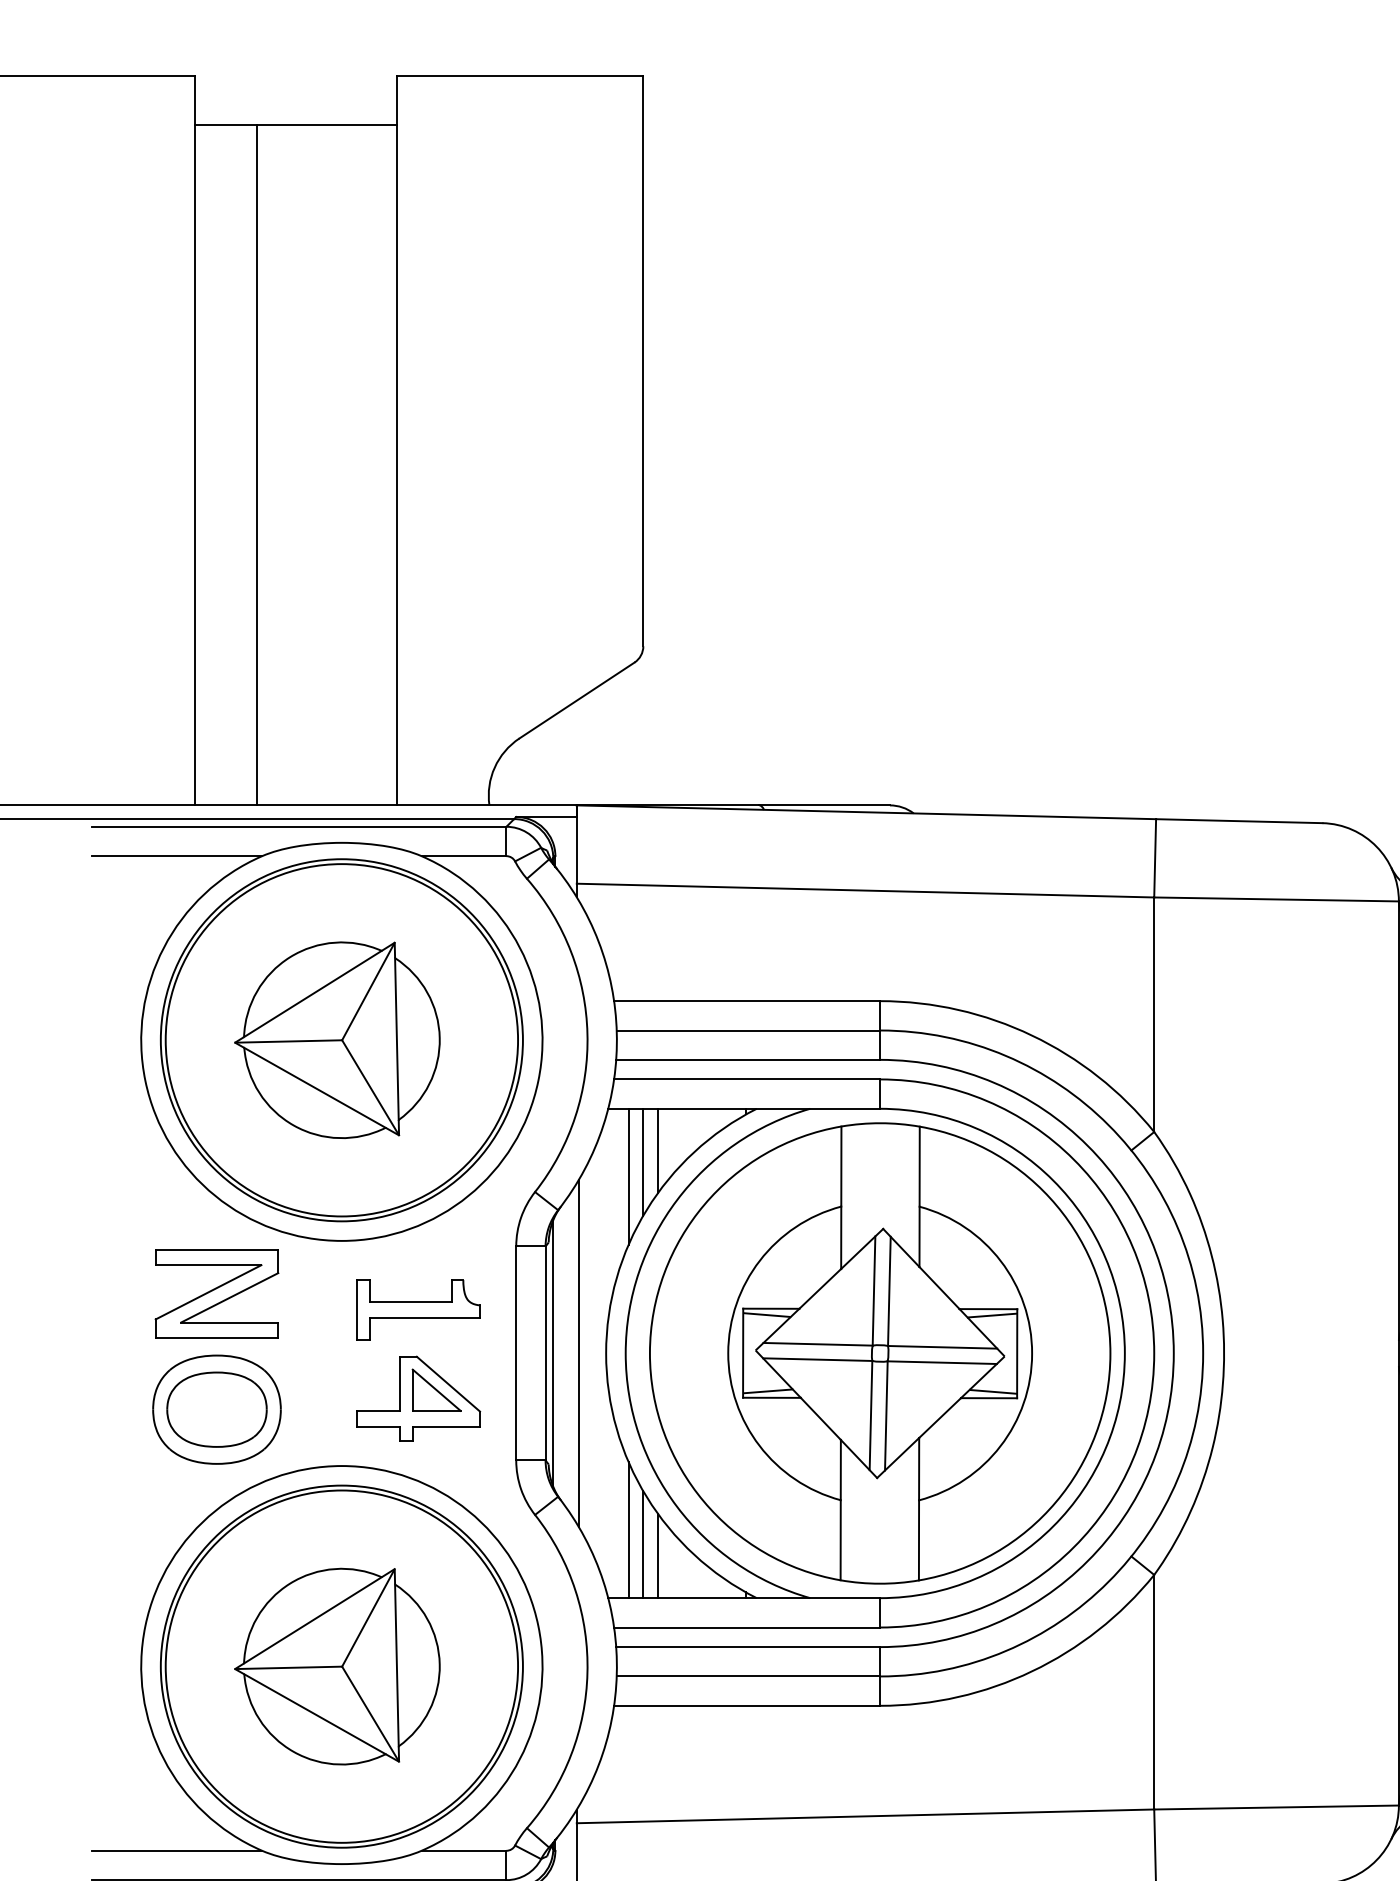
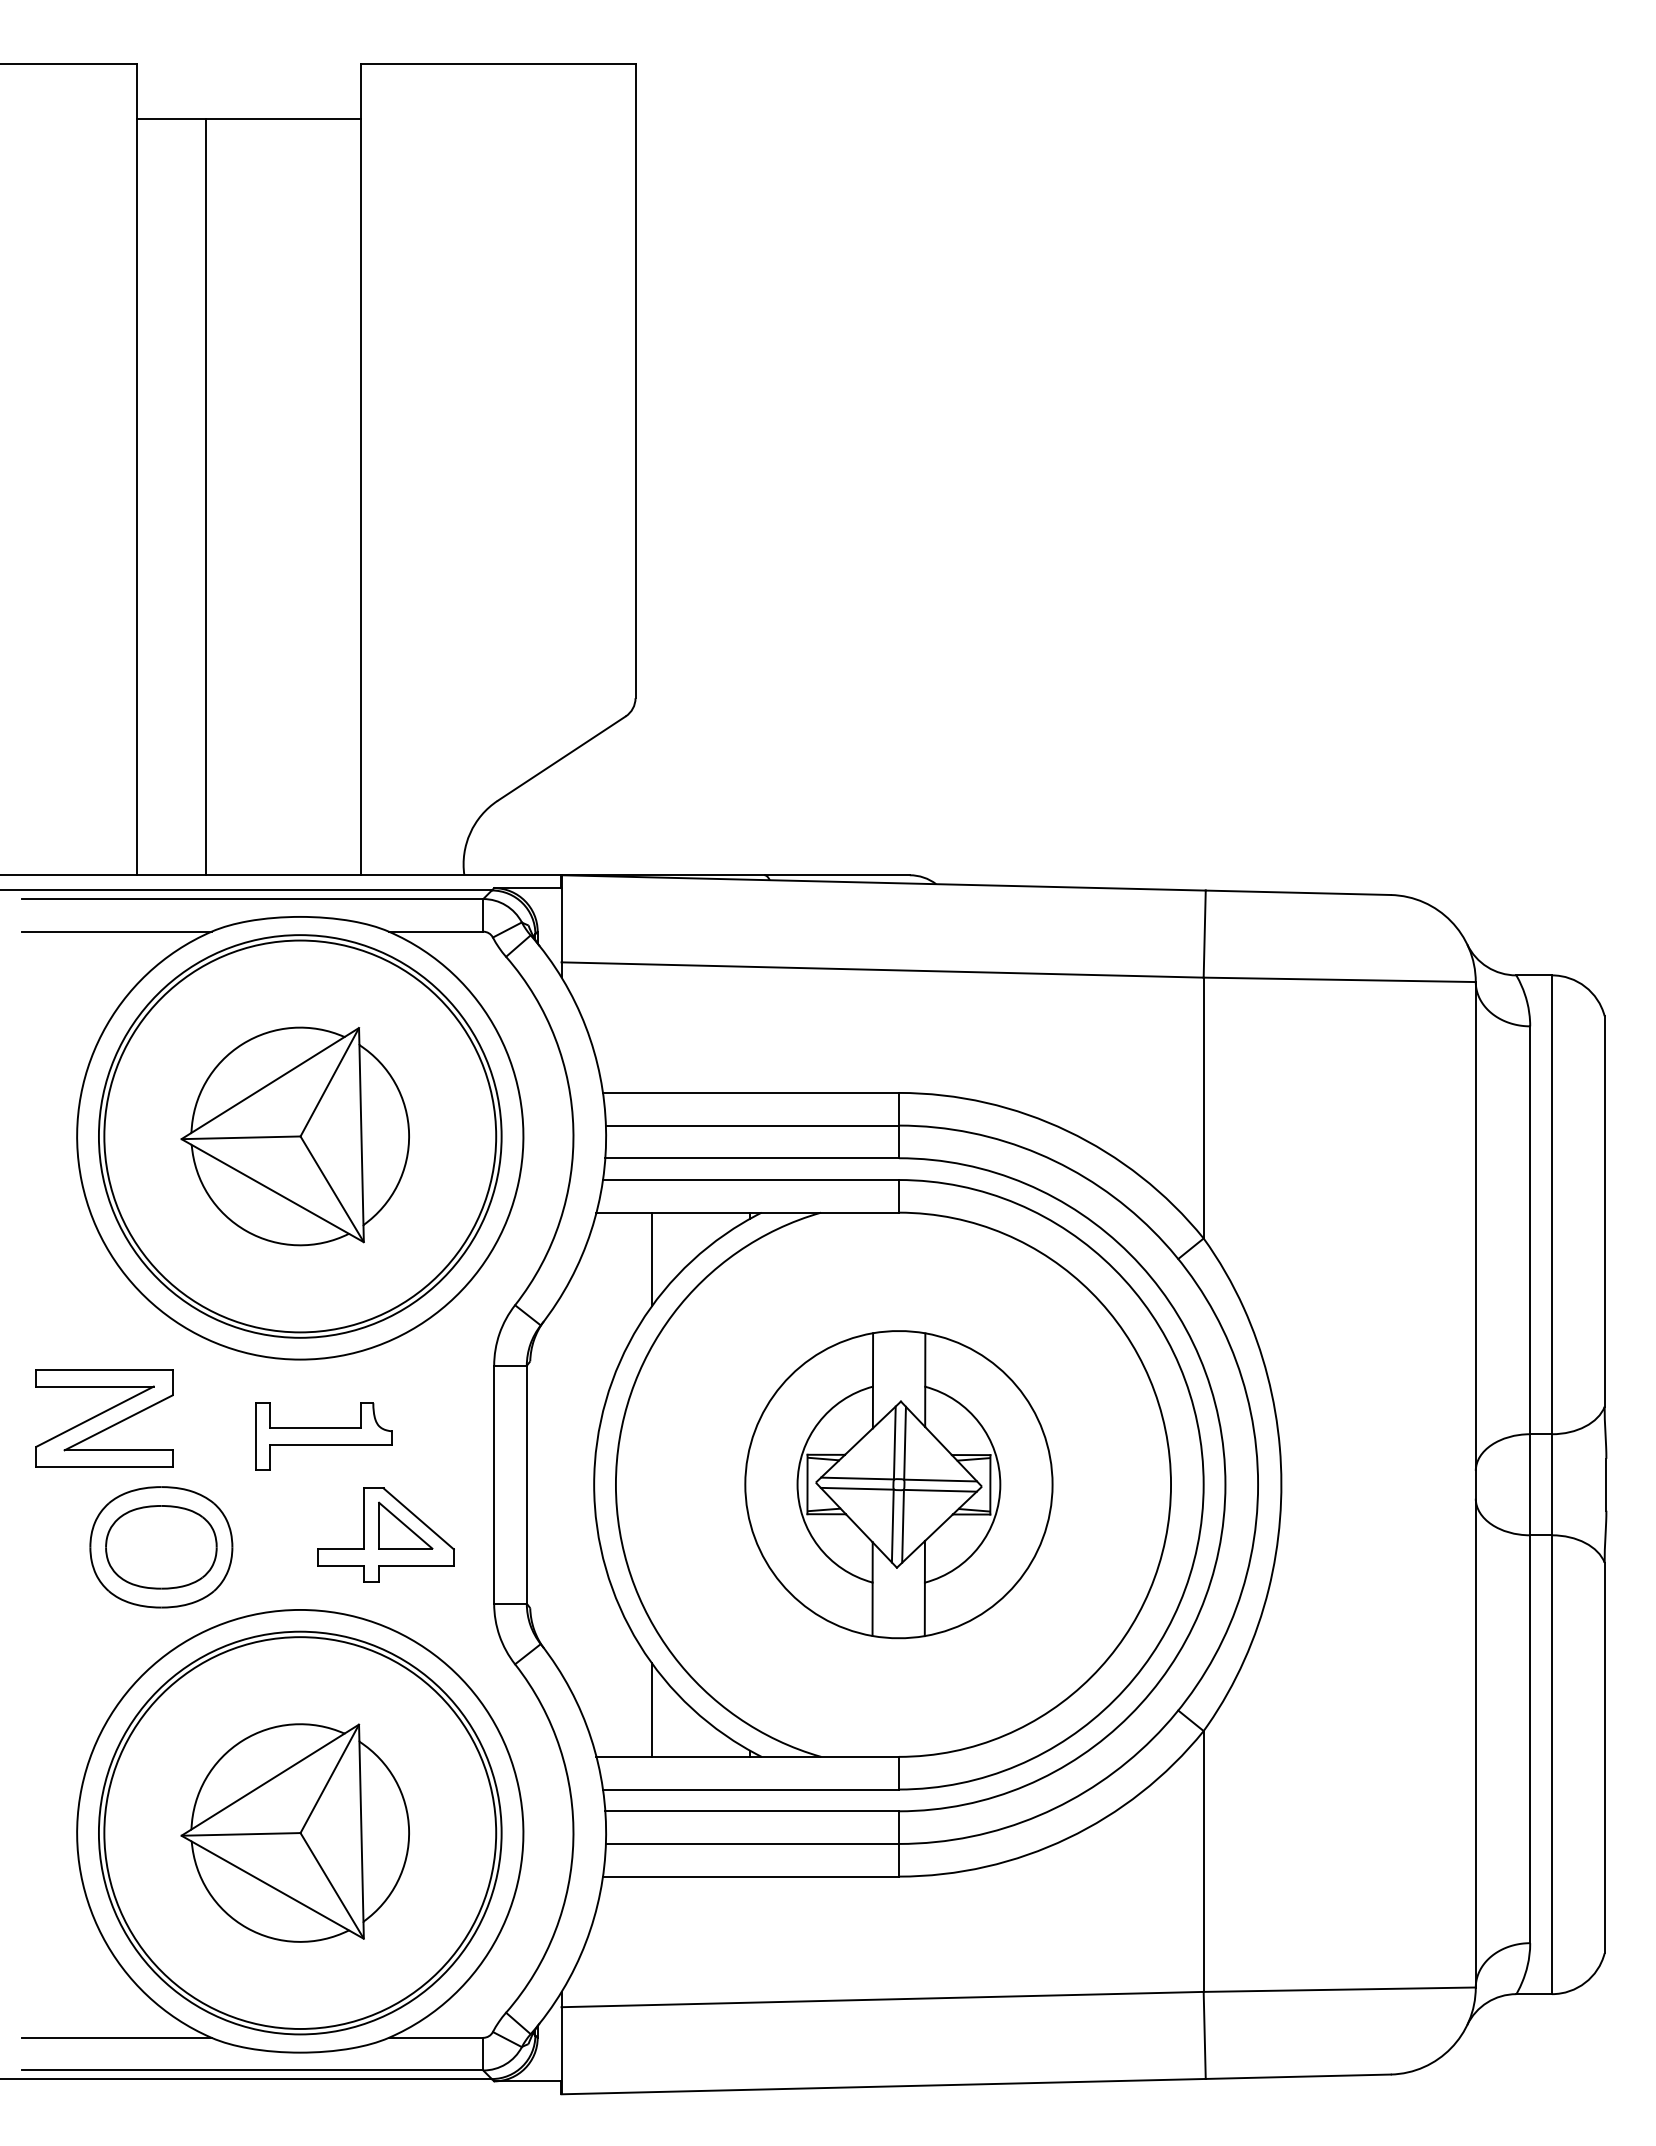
line: (643, 1161) -> (635, 1271), removed
line: (628, 1176) -> (619, 1287), removed
part: (217, 1293) -> (104, 1418), moved
part: (418, 1310) -> (323, 1436), moved
line: (553, 1353) -> (535, 1484), removed
line: (578, 1353) -> (563, 1484), removed
part: (879, 1353) -> (898, 1484), size x0.6
line: (628, 1529) -> (619, 1680), removed
line: (643, 1544) -> (635, 1697), removed

